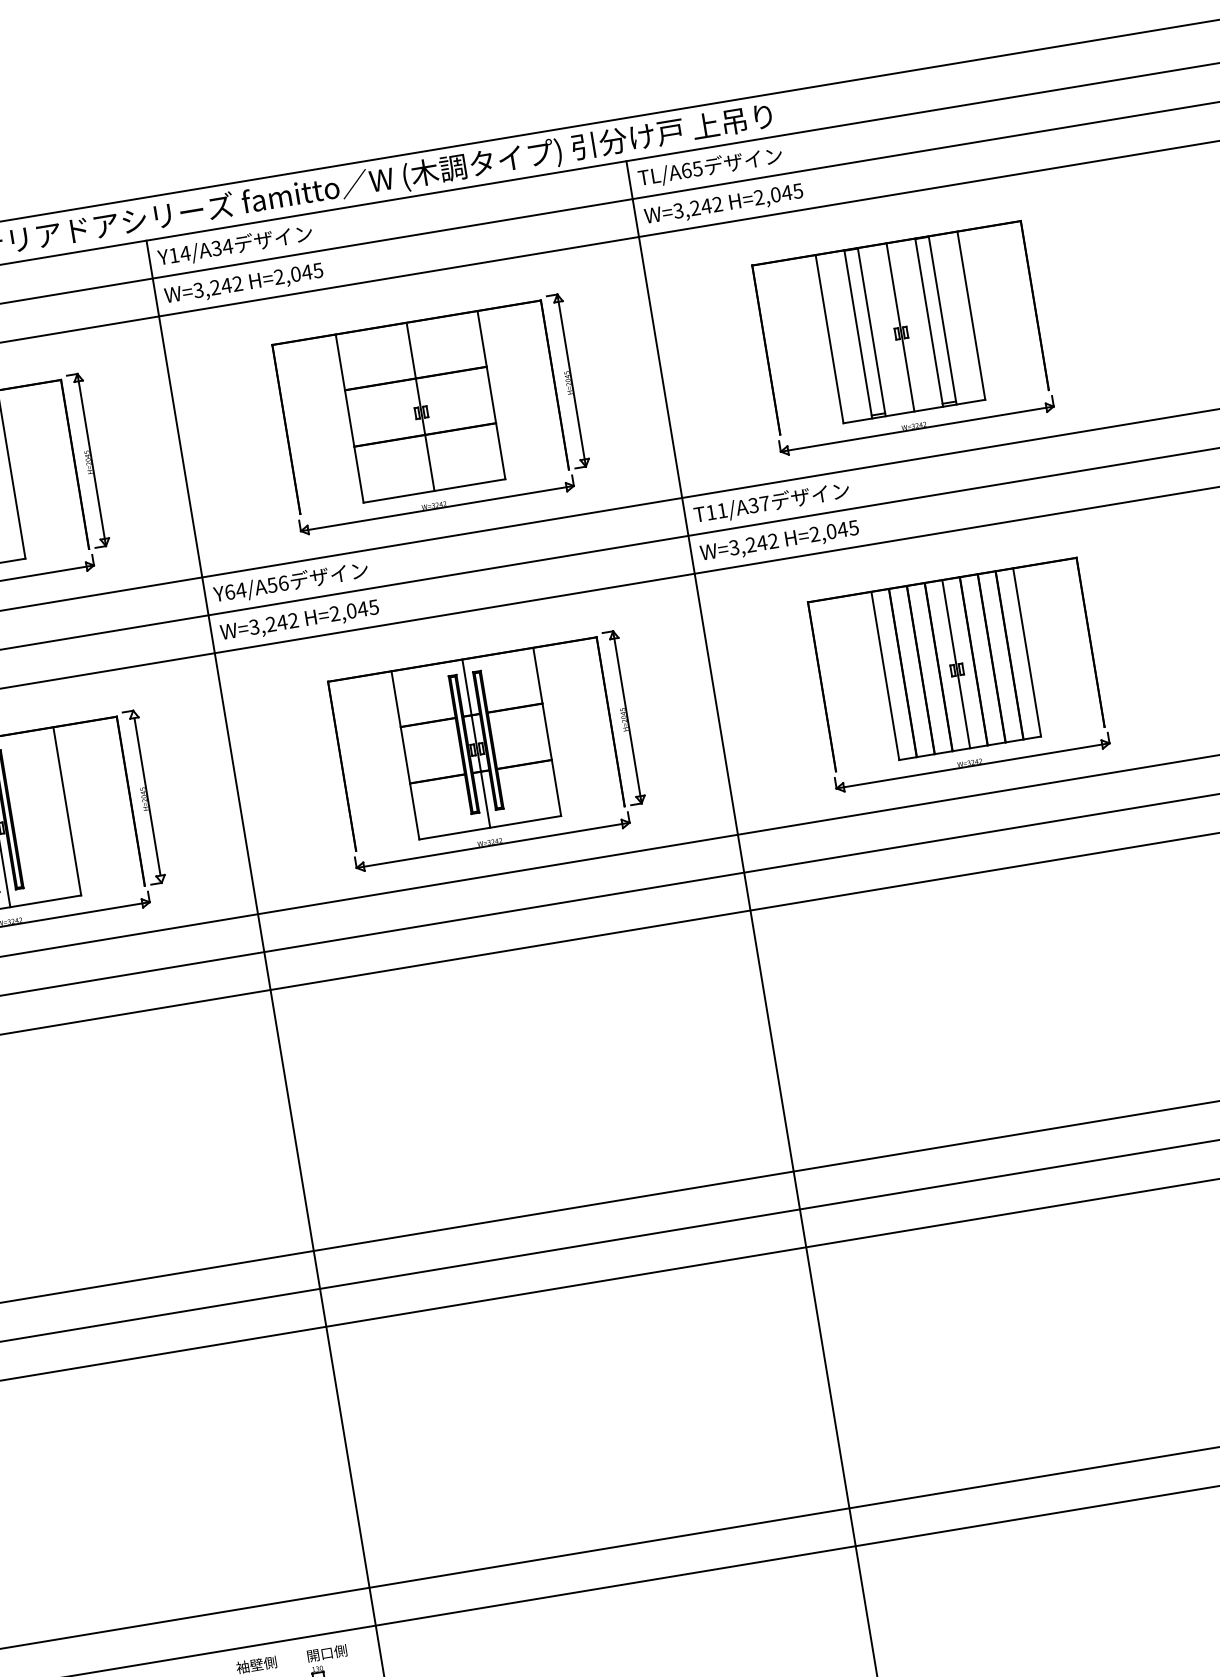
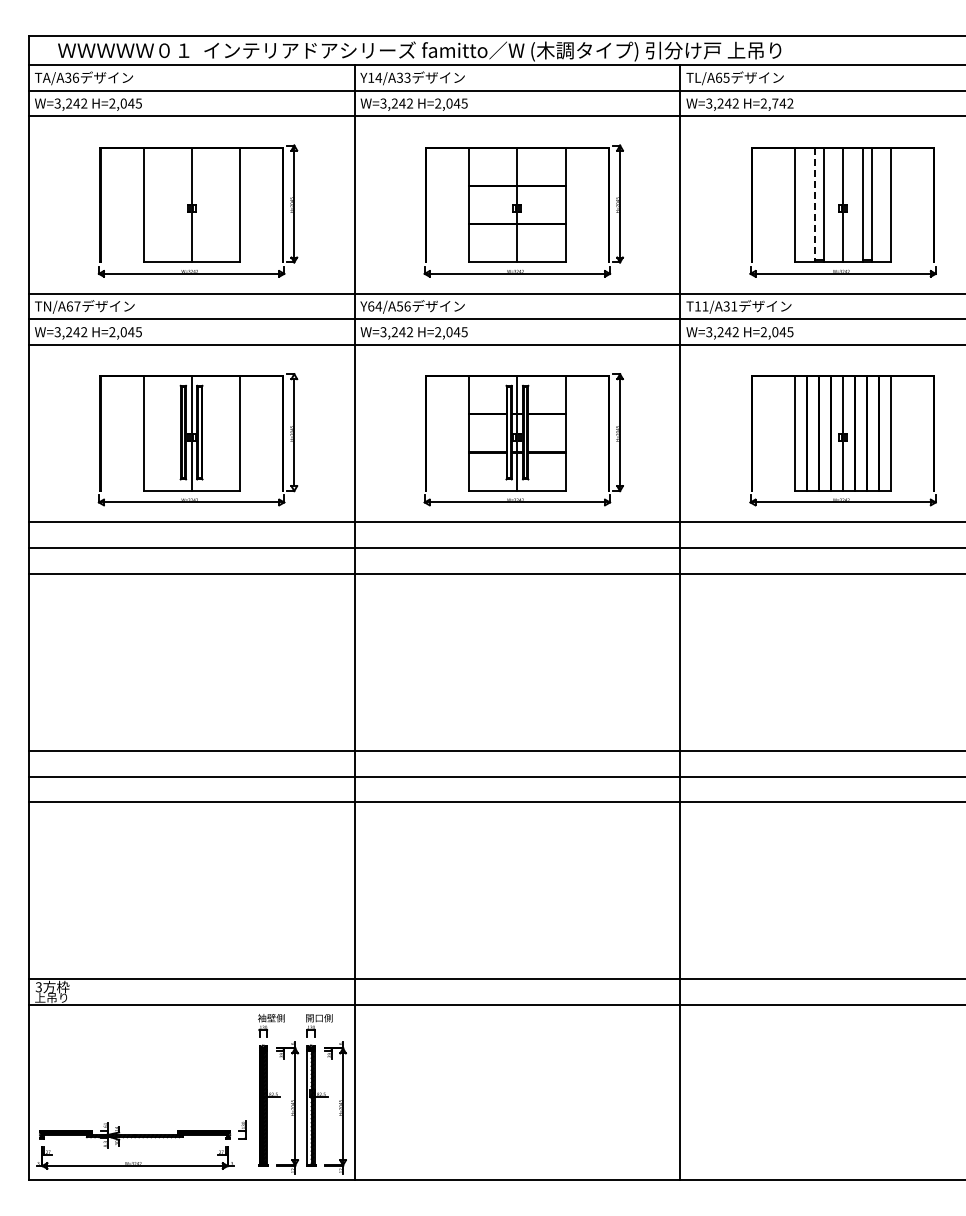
text: (786, 192) -> (782, 103), H=2,045 -> H=2,742
text: (227, 246) -> (407, 77), Y14/A34 -> Y14/A33
line: (858, 335) -> (814, 205), solid -> dashed
text: (765, 503) -> (734, 306), T11/A37 -> T11/A31

